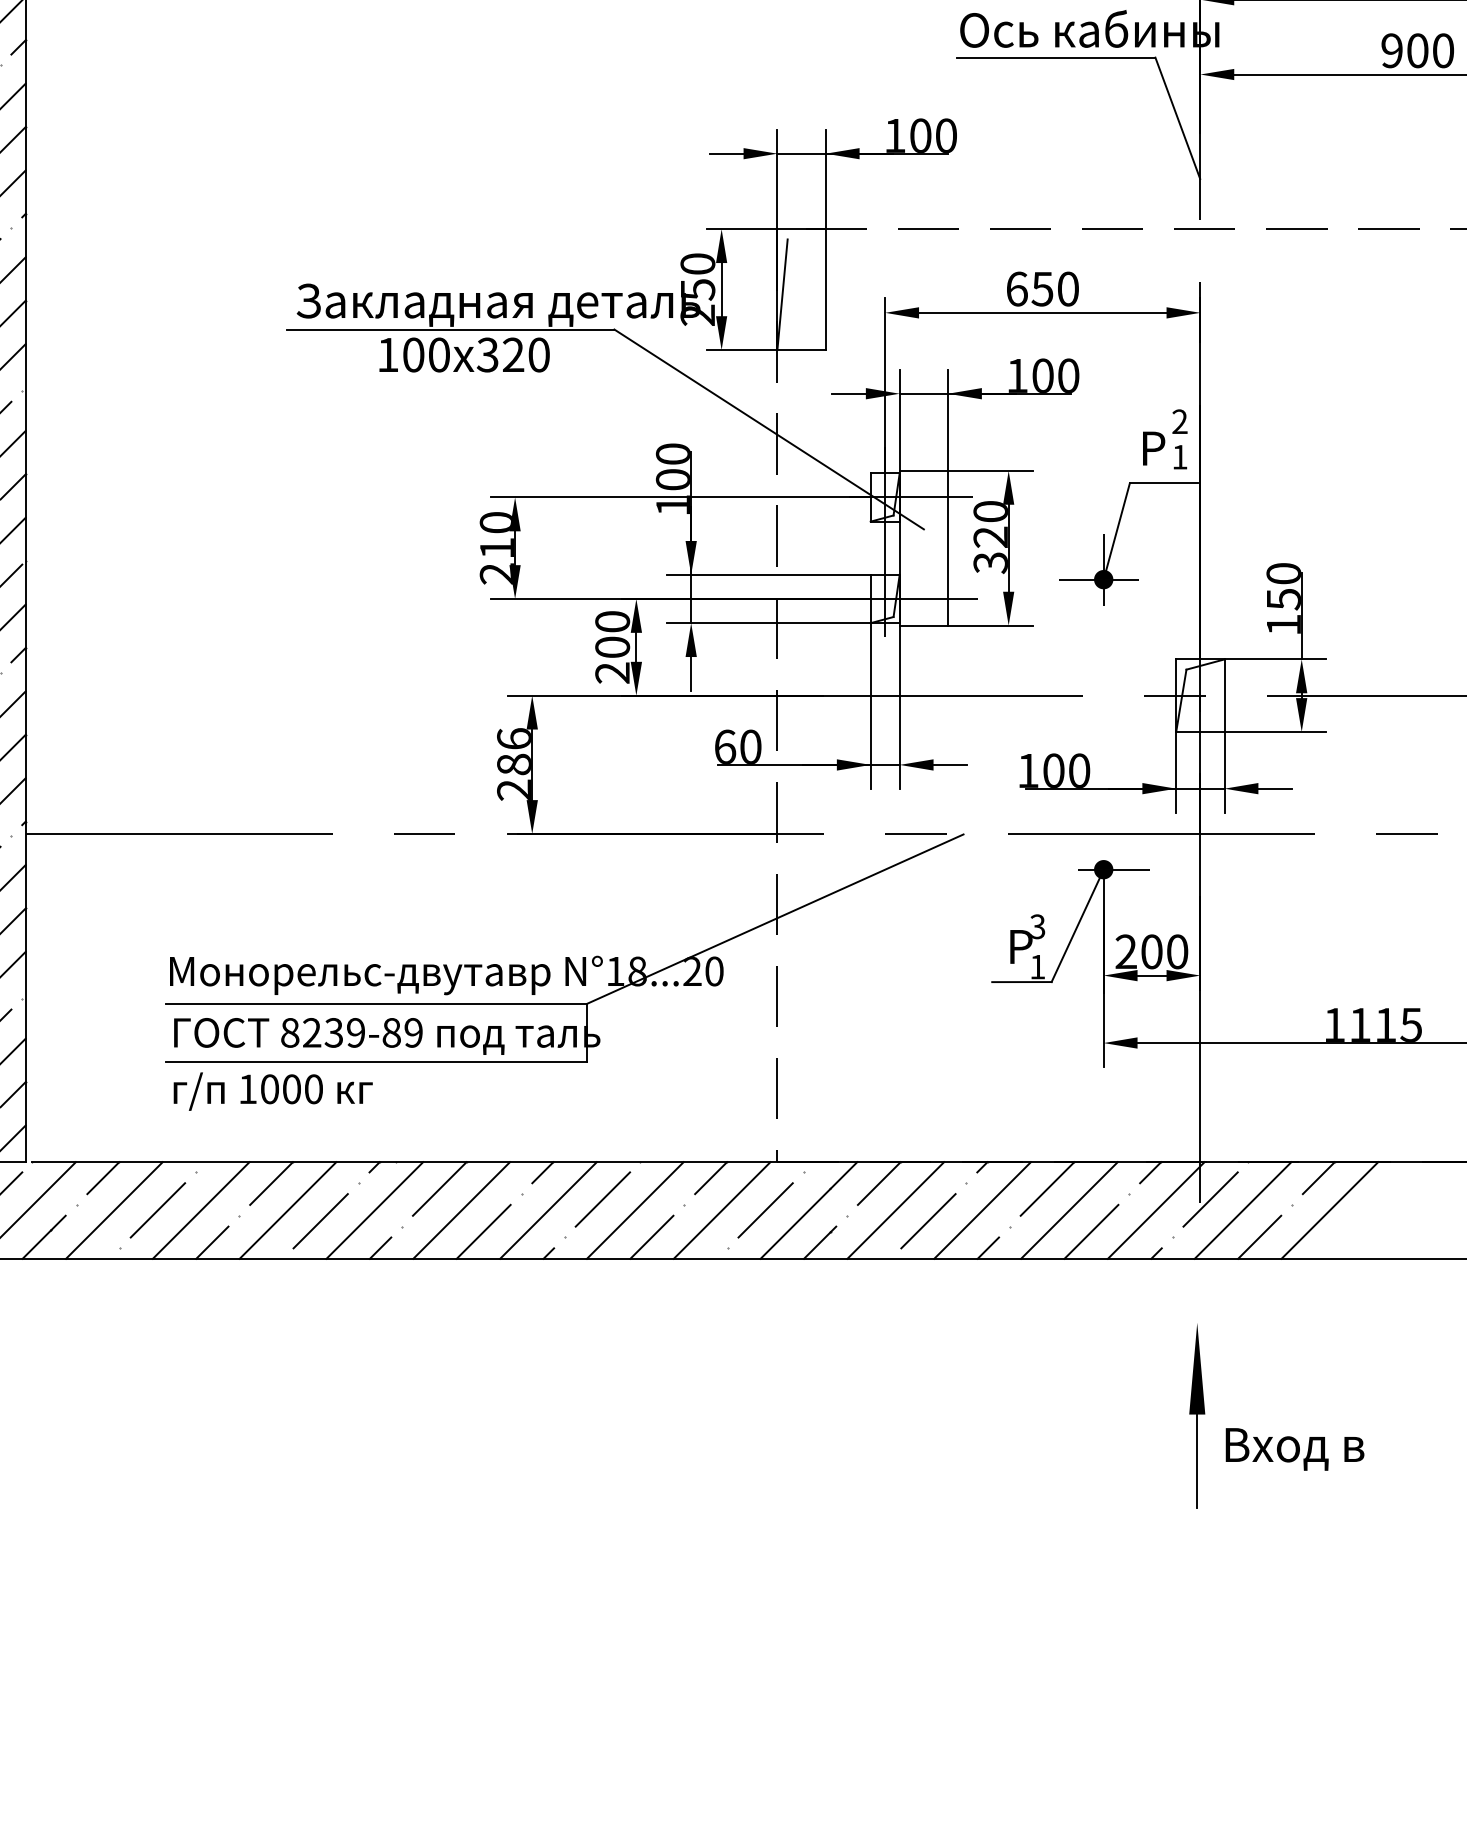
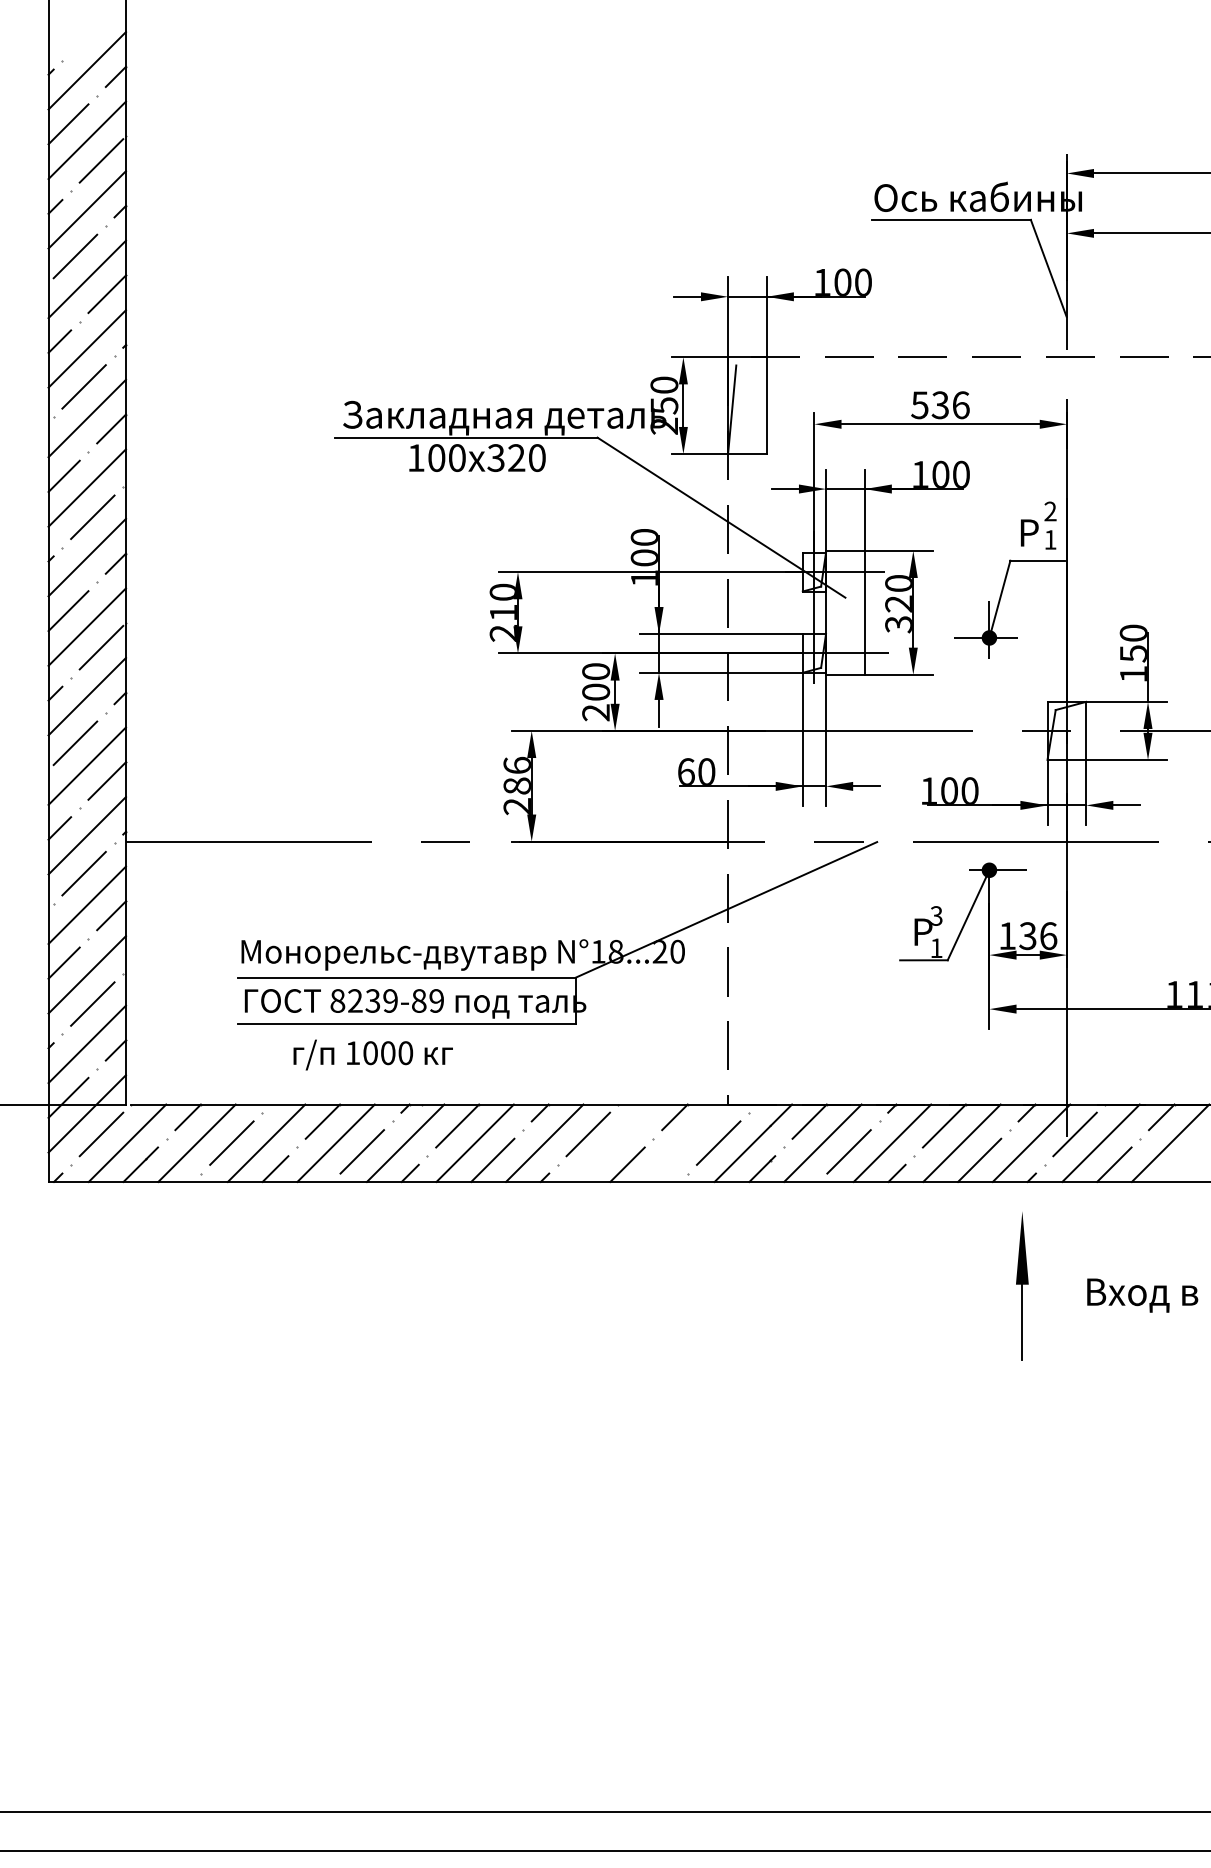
text: (1042, 289) -> (940, 405), 650 -> 536
text: (1152, 952) -> (1028, 936), 200 -> 136
text: (272, 1090) -> (372, 1054), moved
line: (634, 1209) -> (613, 1142), removed
line: (721, 1209) -> (683, 1142), removed
part: (1197, 1416) -> (1022, 1286), moved
text: (1294, 1449) -> (1142, 1295), moved

